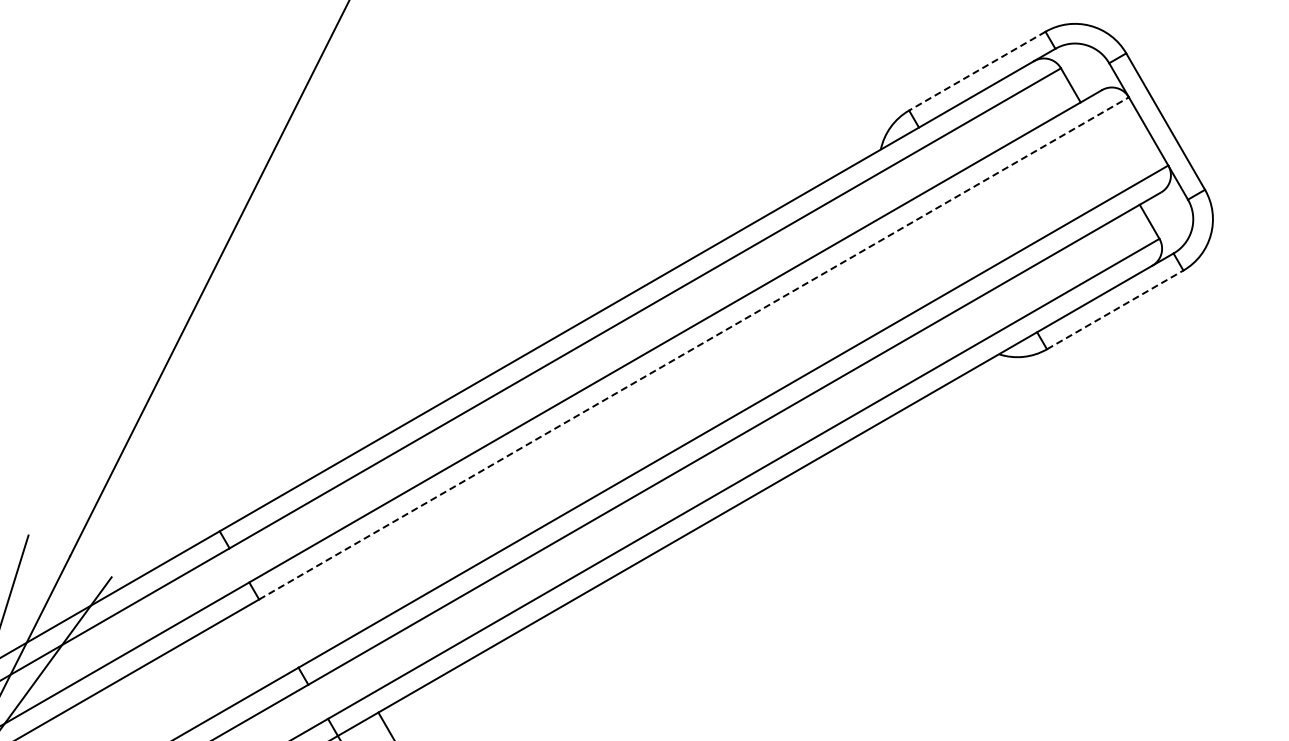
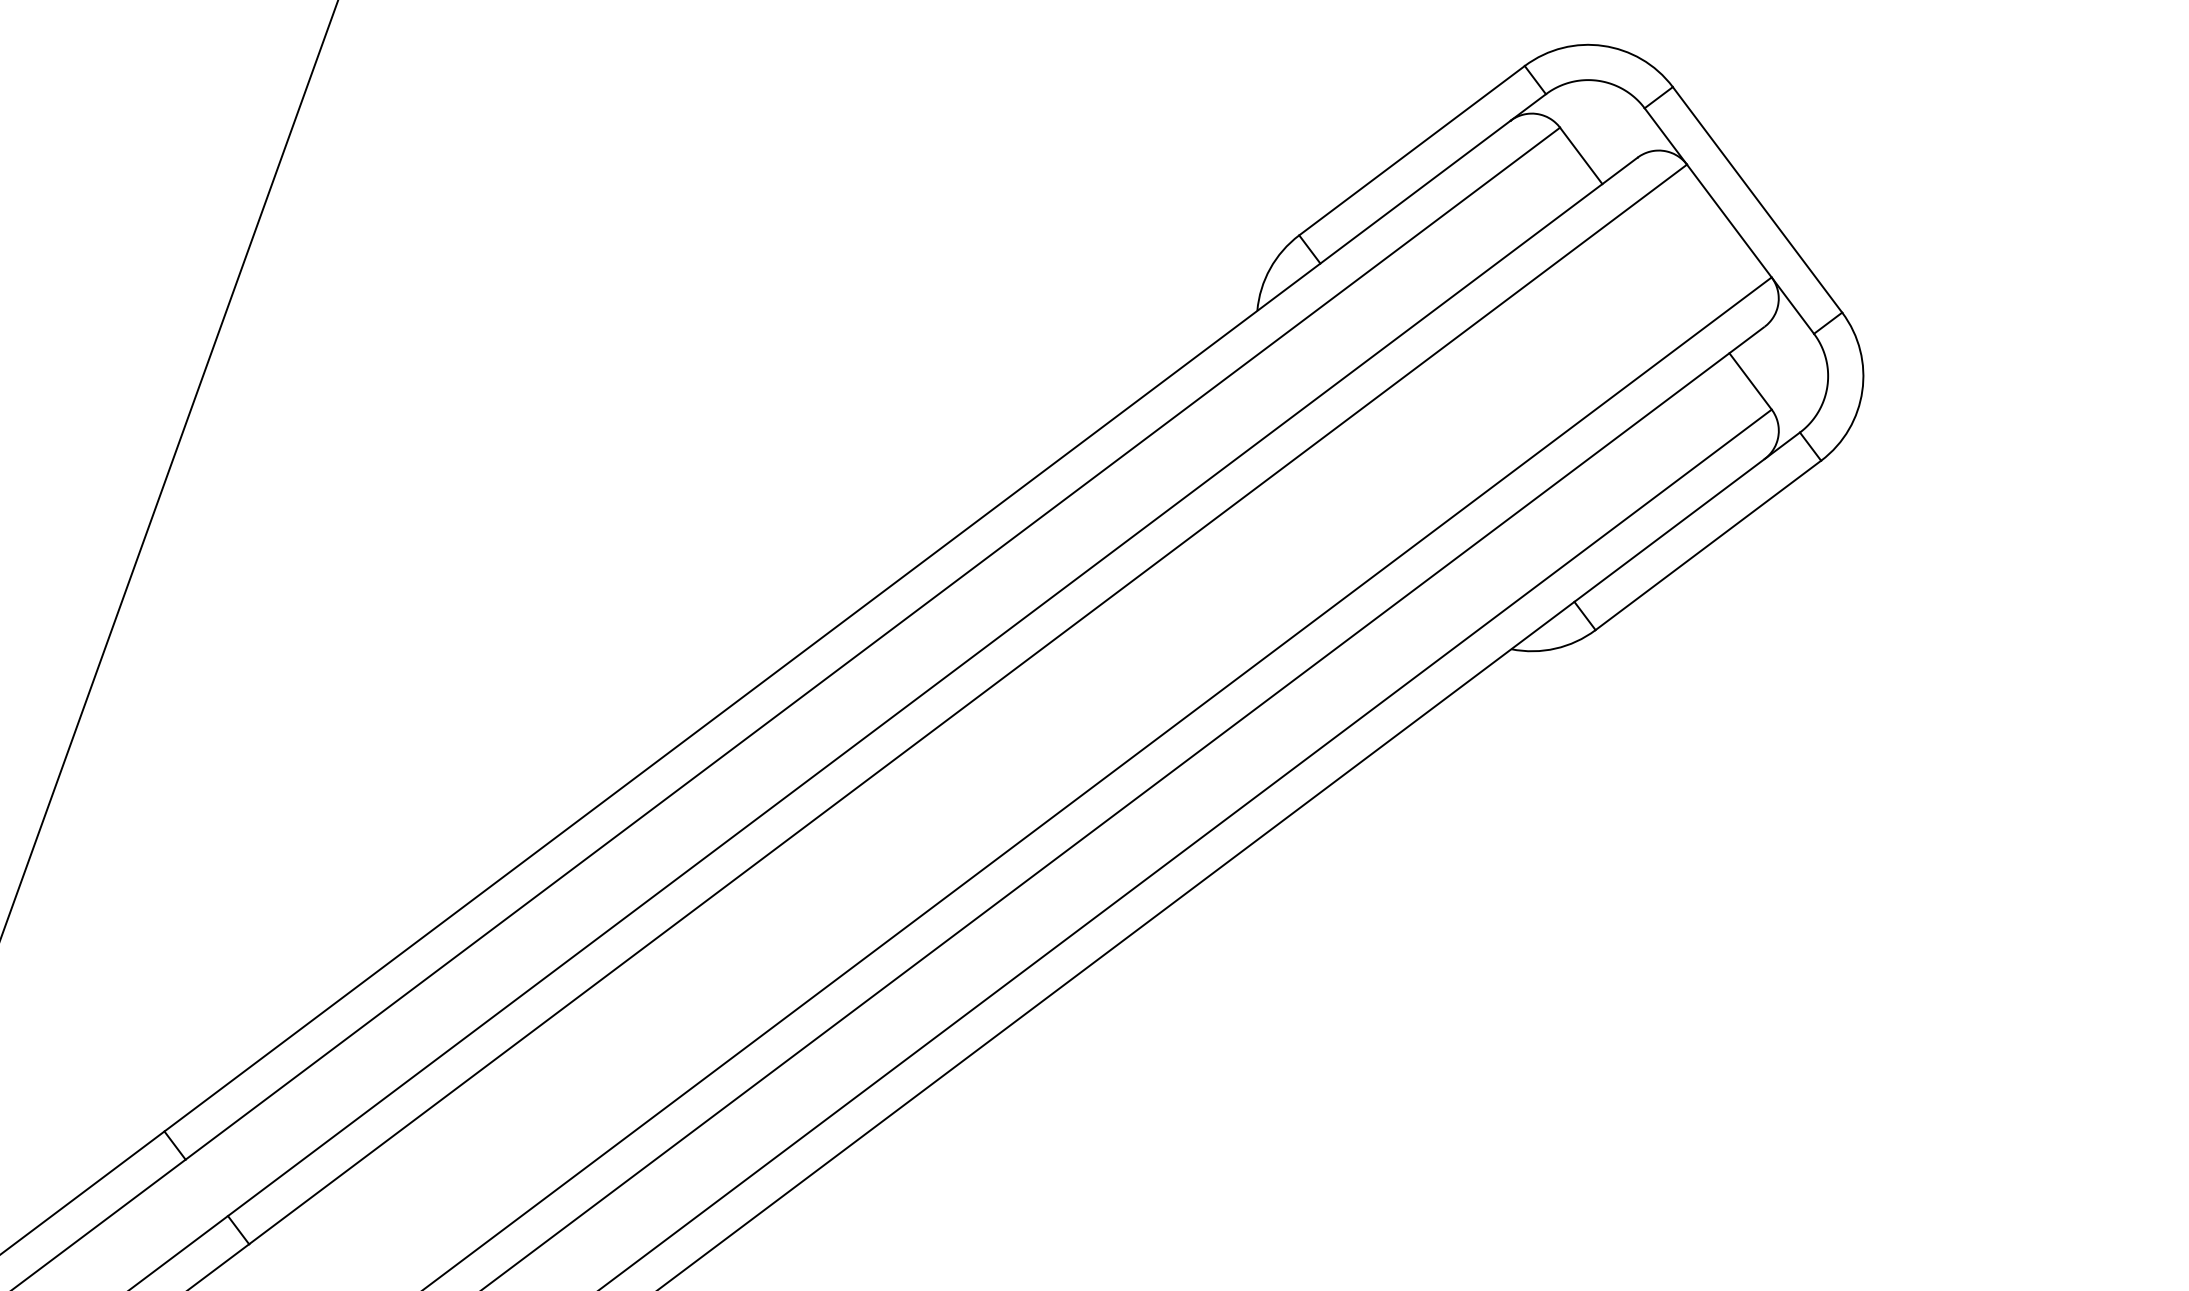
line: (977, 71) -> (1412, 151), dashed -> solid
line: (1115, 309) -> (1708, 544), dashed -> solid
line: (694, 348) -> (968, 704), dashed -> solid

